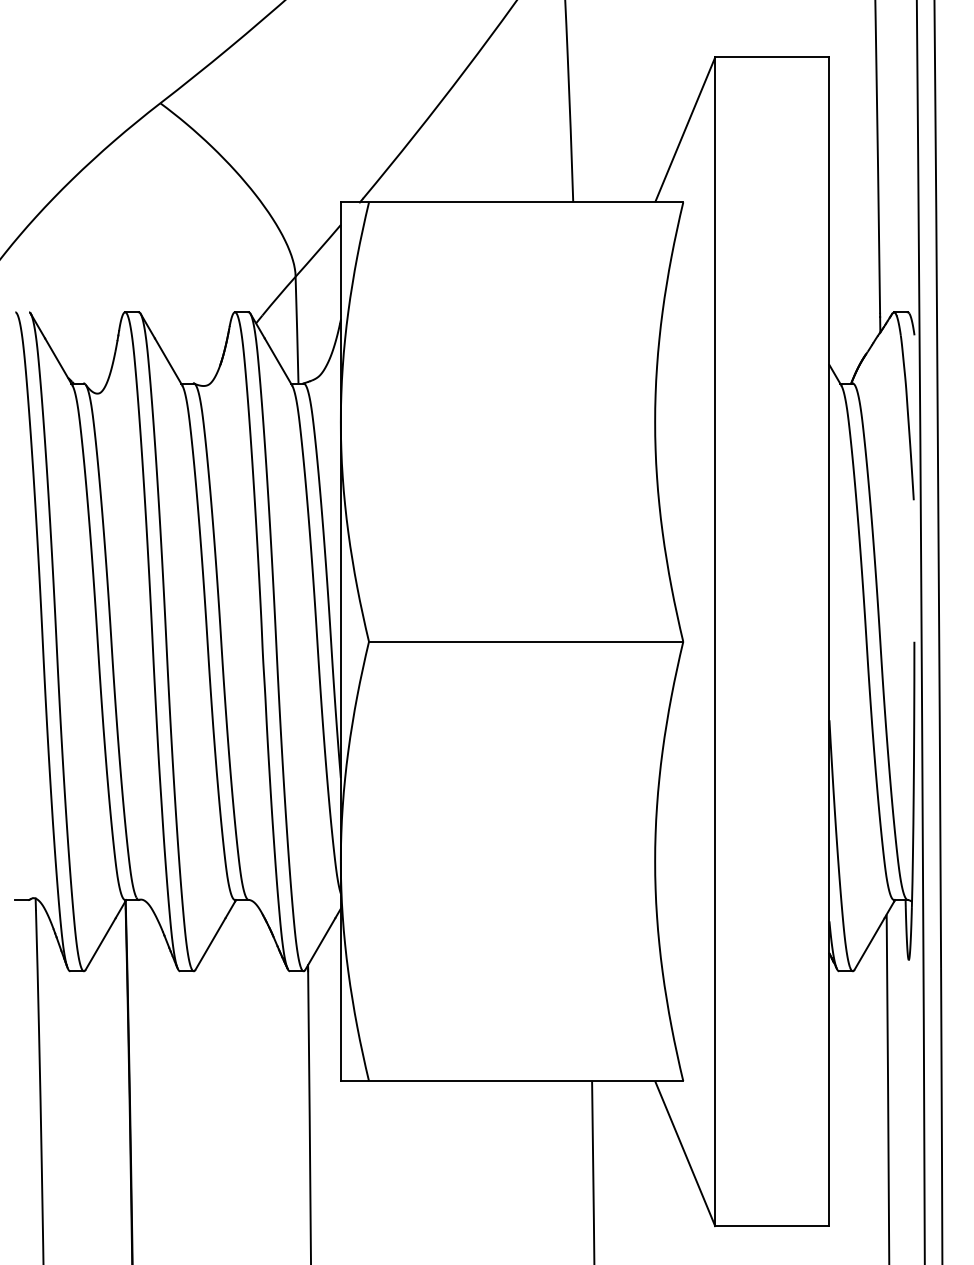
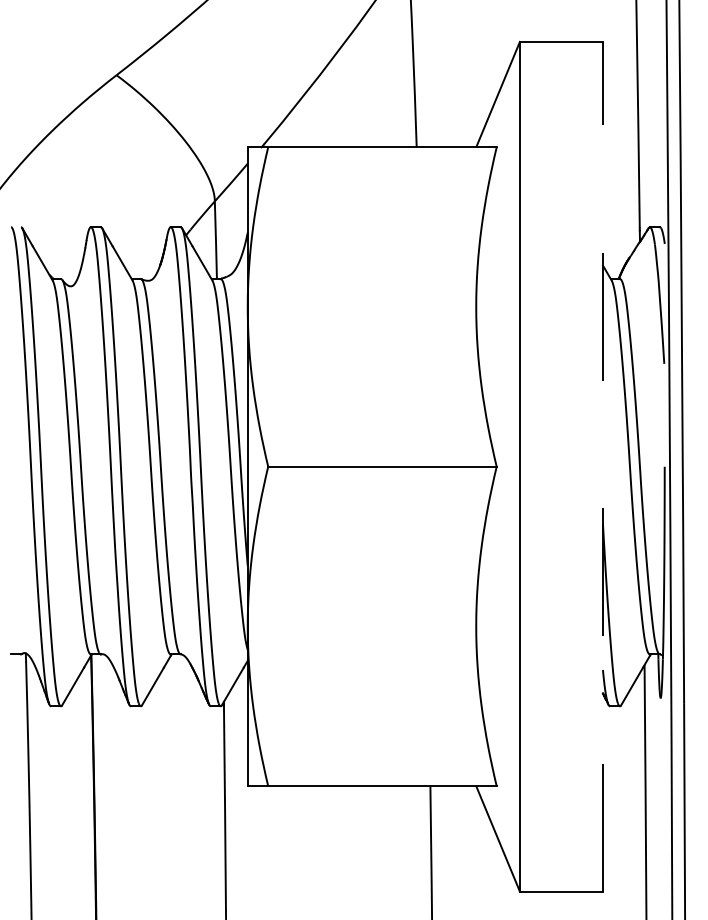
line: (828, 641) -> (602, 466), solid -> dashed

